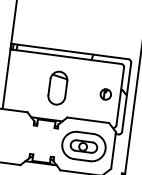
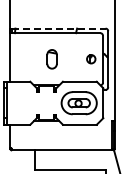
line: (70, 51) -> (58, 28), solid -> dashed
part: (57, 88) -> (51, 59), size x0.7

